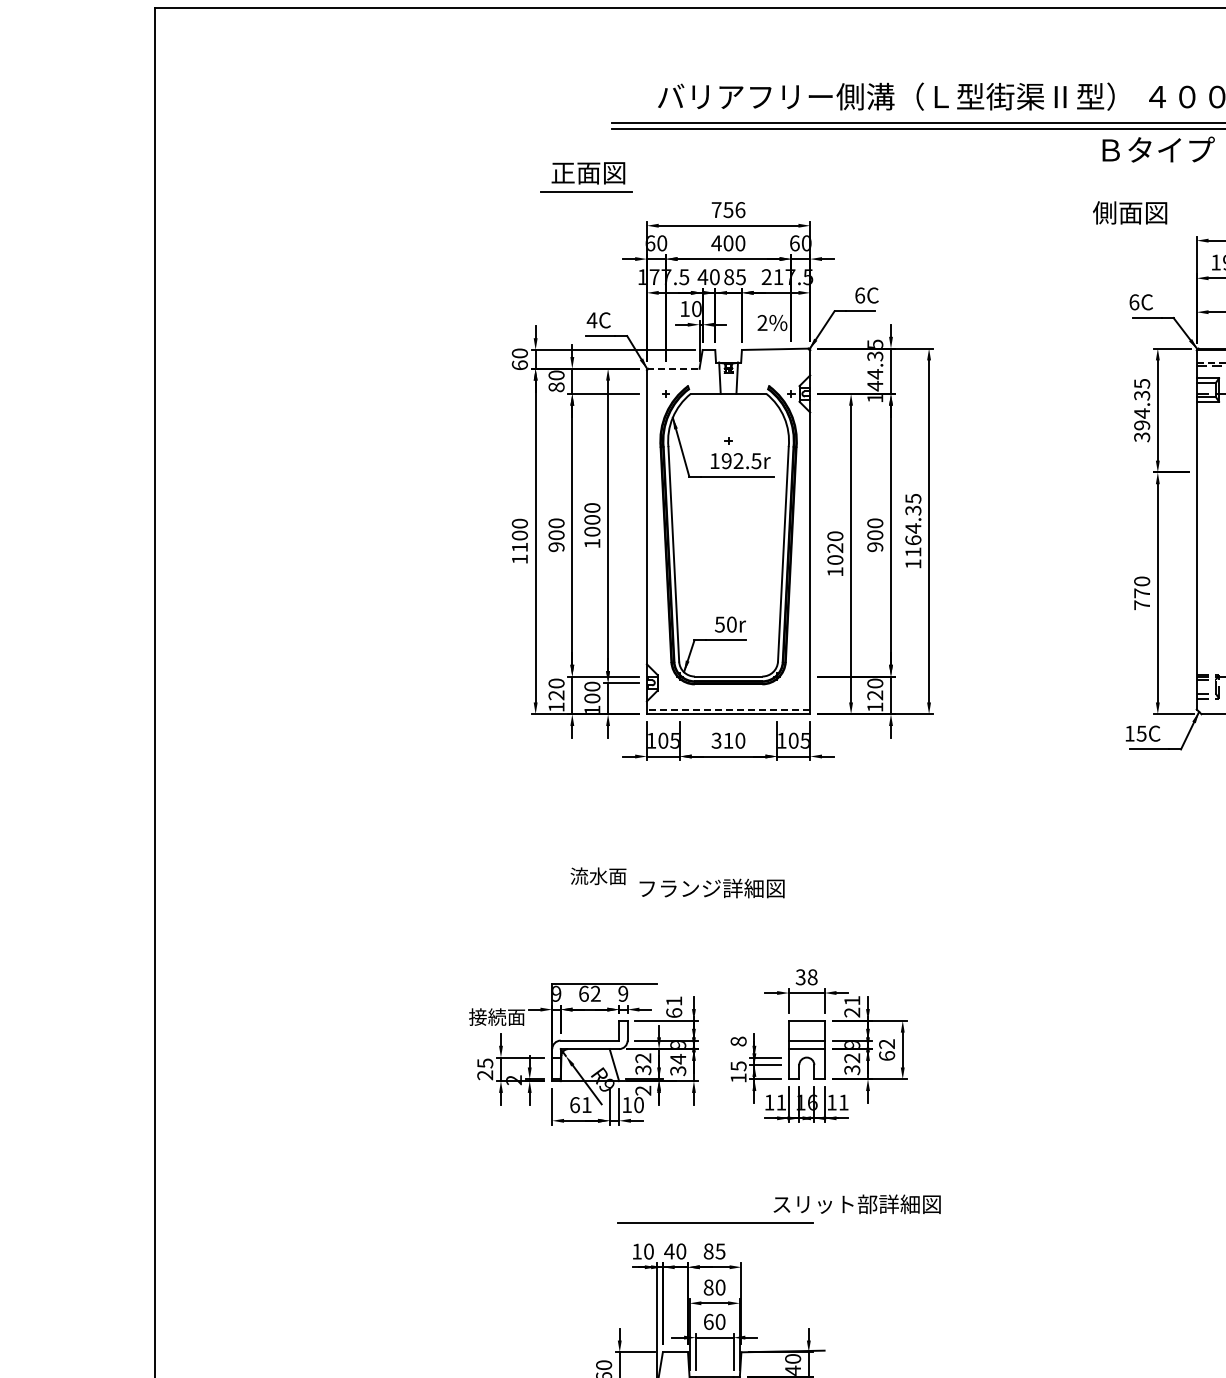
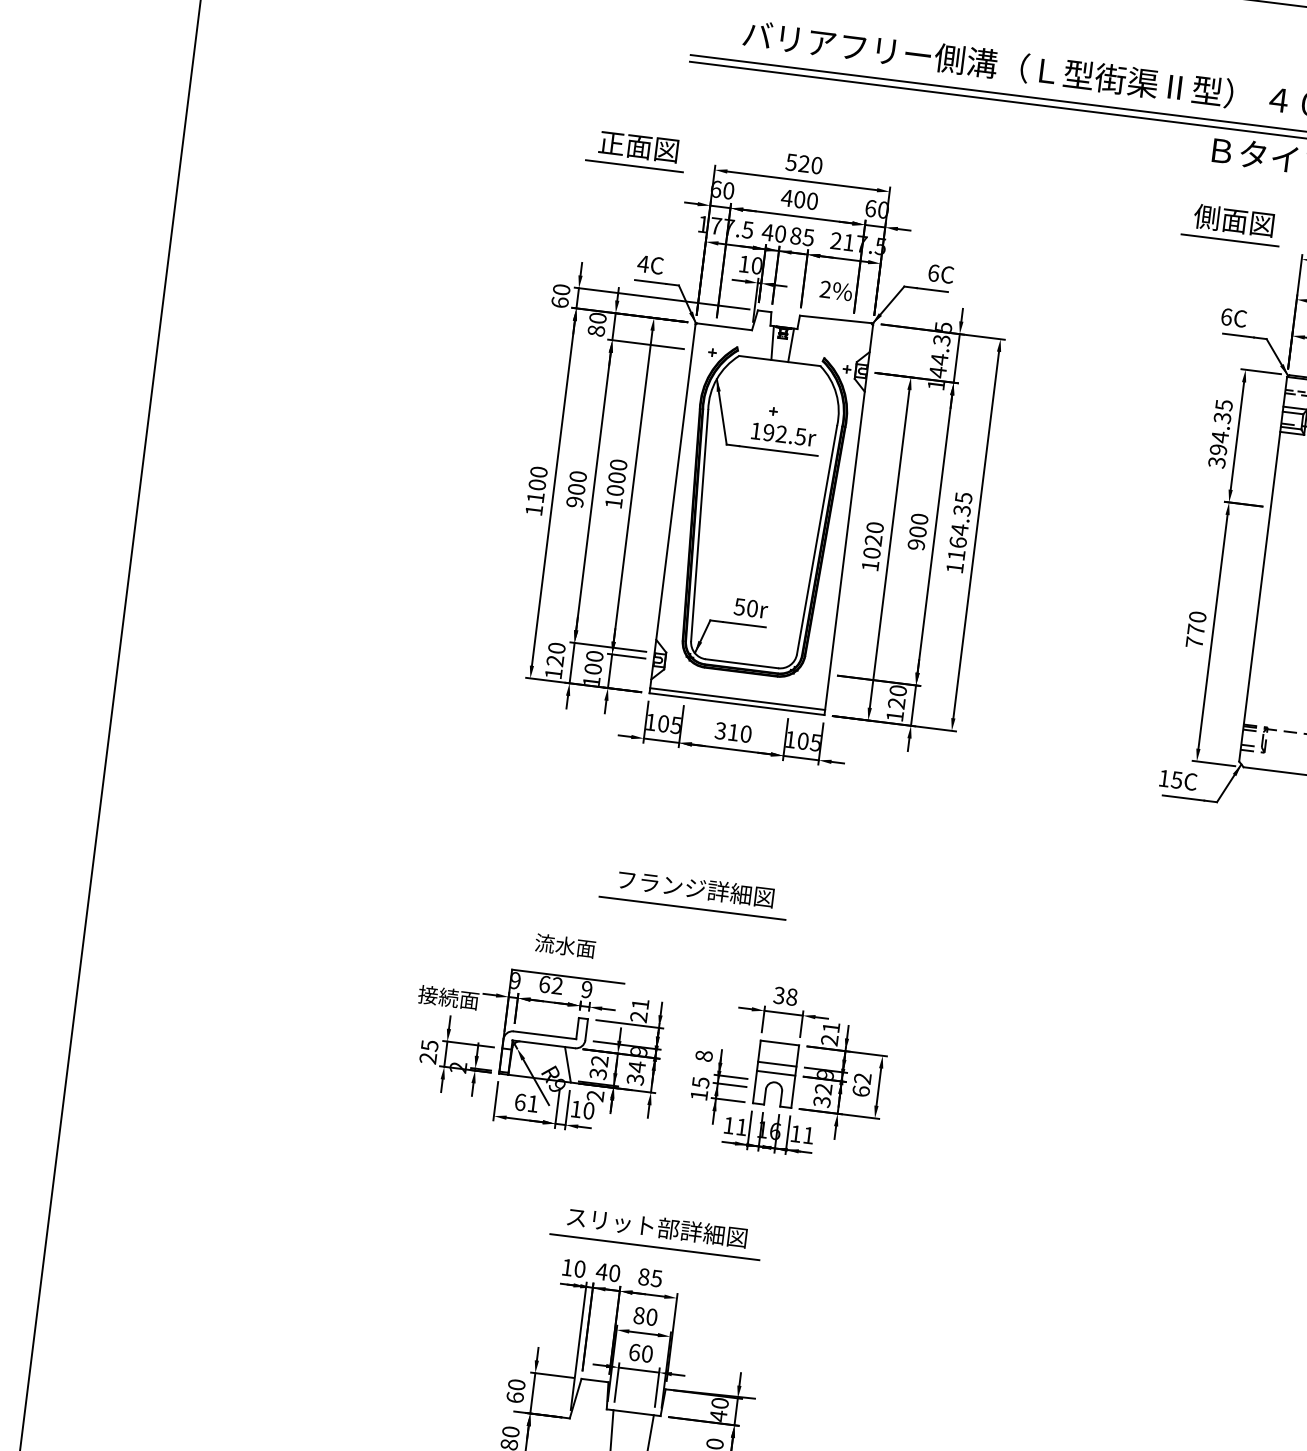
part: (586, 177) -> (636, 151), moved
text: (728, 210) -> (804, 164), 756 -> 520
line: (1128, 231) -> (1229, 240), added
line: (673, 368) -> (724, 326), dashed -> solid
line: (728, 709) -> (737, 699), dashed -> solid
text: (598, 876) -> (565, 946), moved
line: (710, 906) -> (692, 907), added
text: (674, 1013) -> (639, 1017), 61 -> 21
text: (856, 1204) -> (656, 1227), moved

